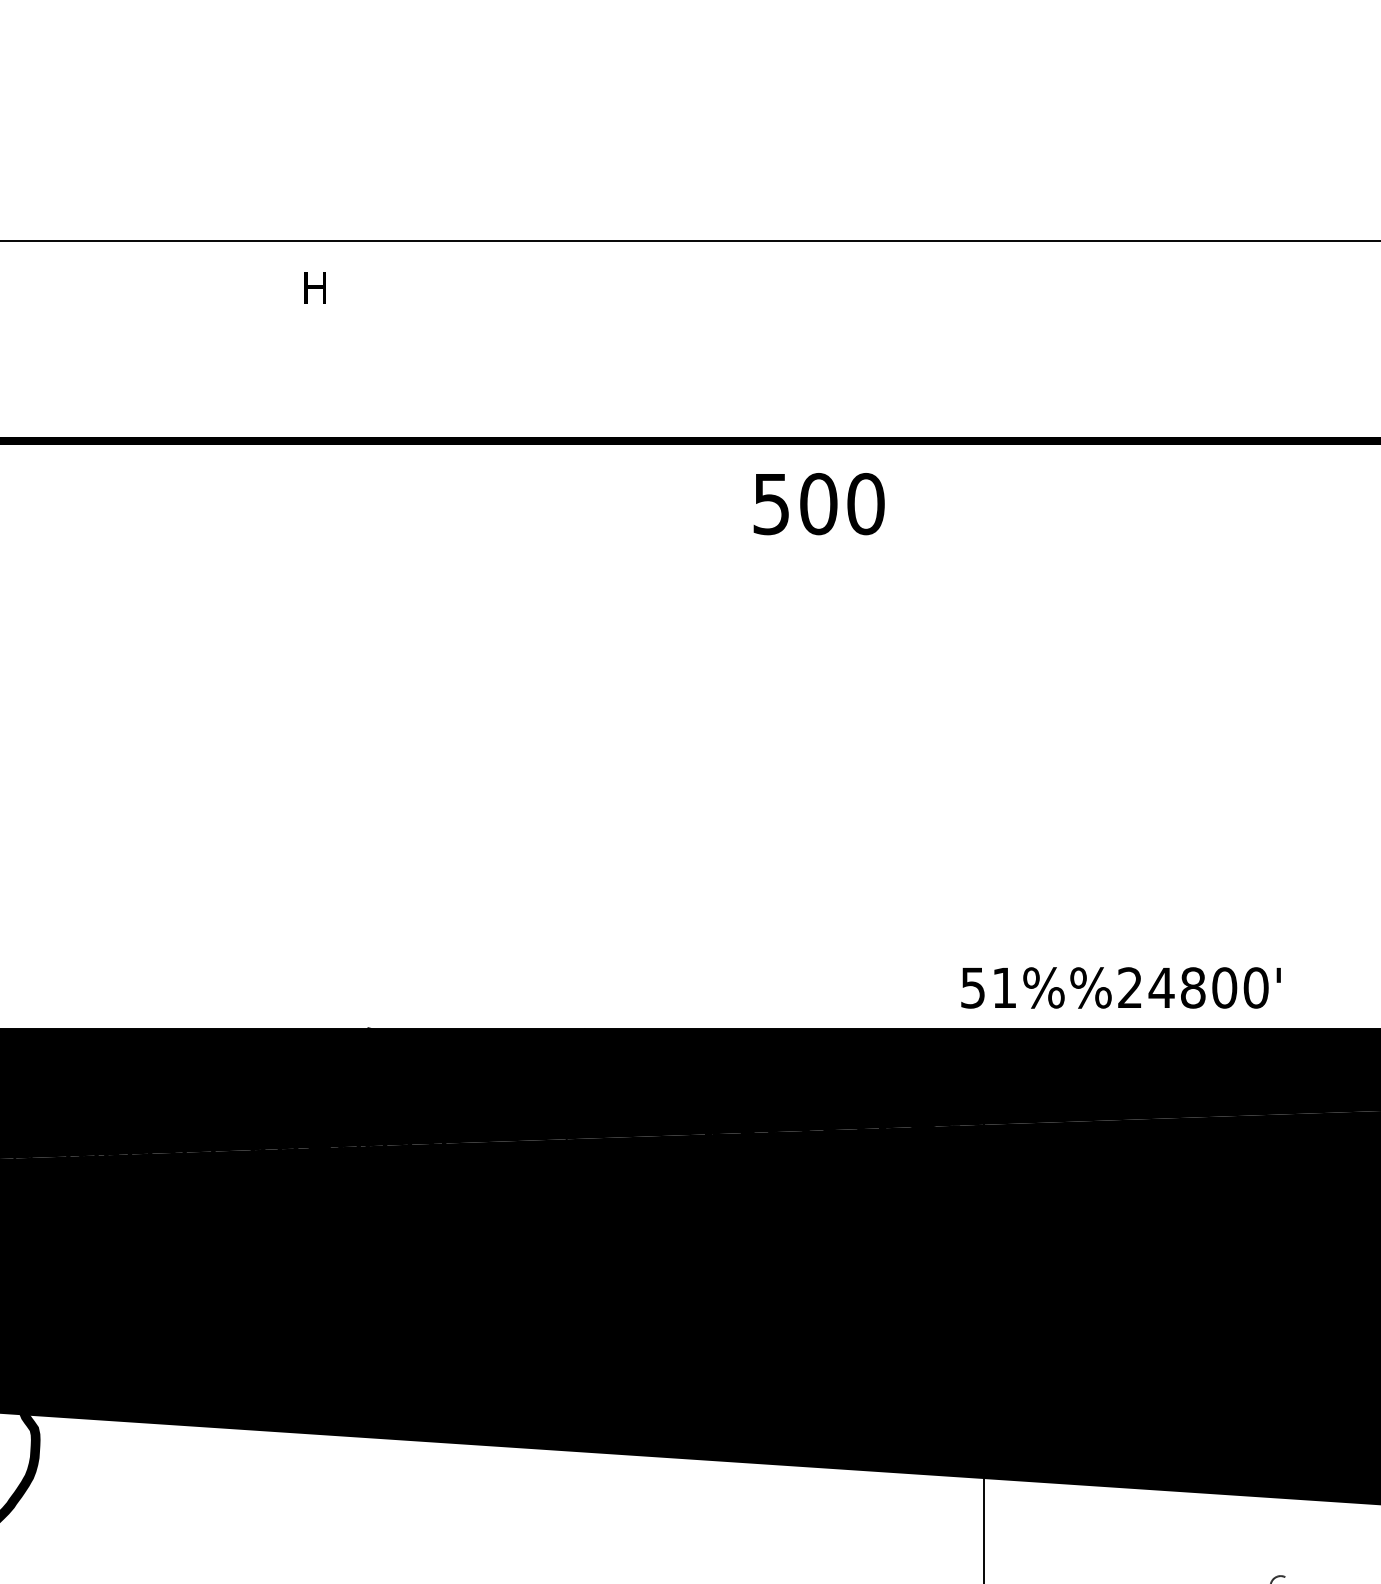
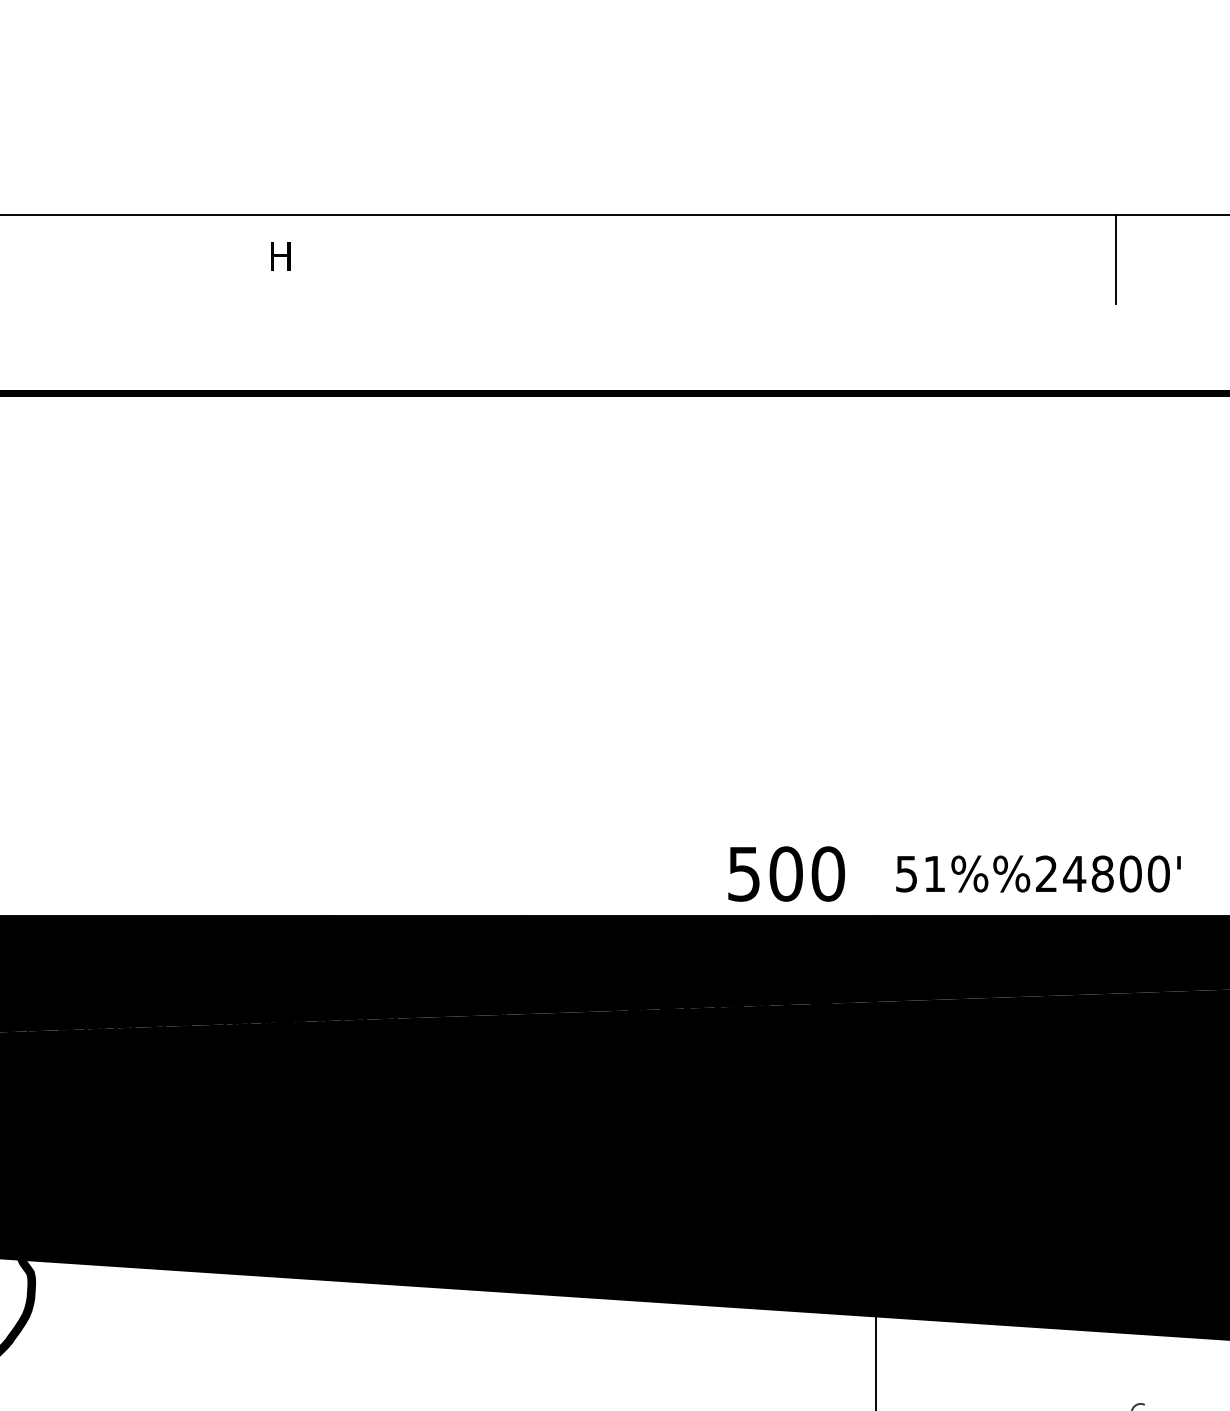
line: (1252, 290) -> (1115, 258), added
text: (819, 503) -> (786, 873), moved
text: (1121, 987) -> (1038, 873), moved

